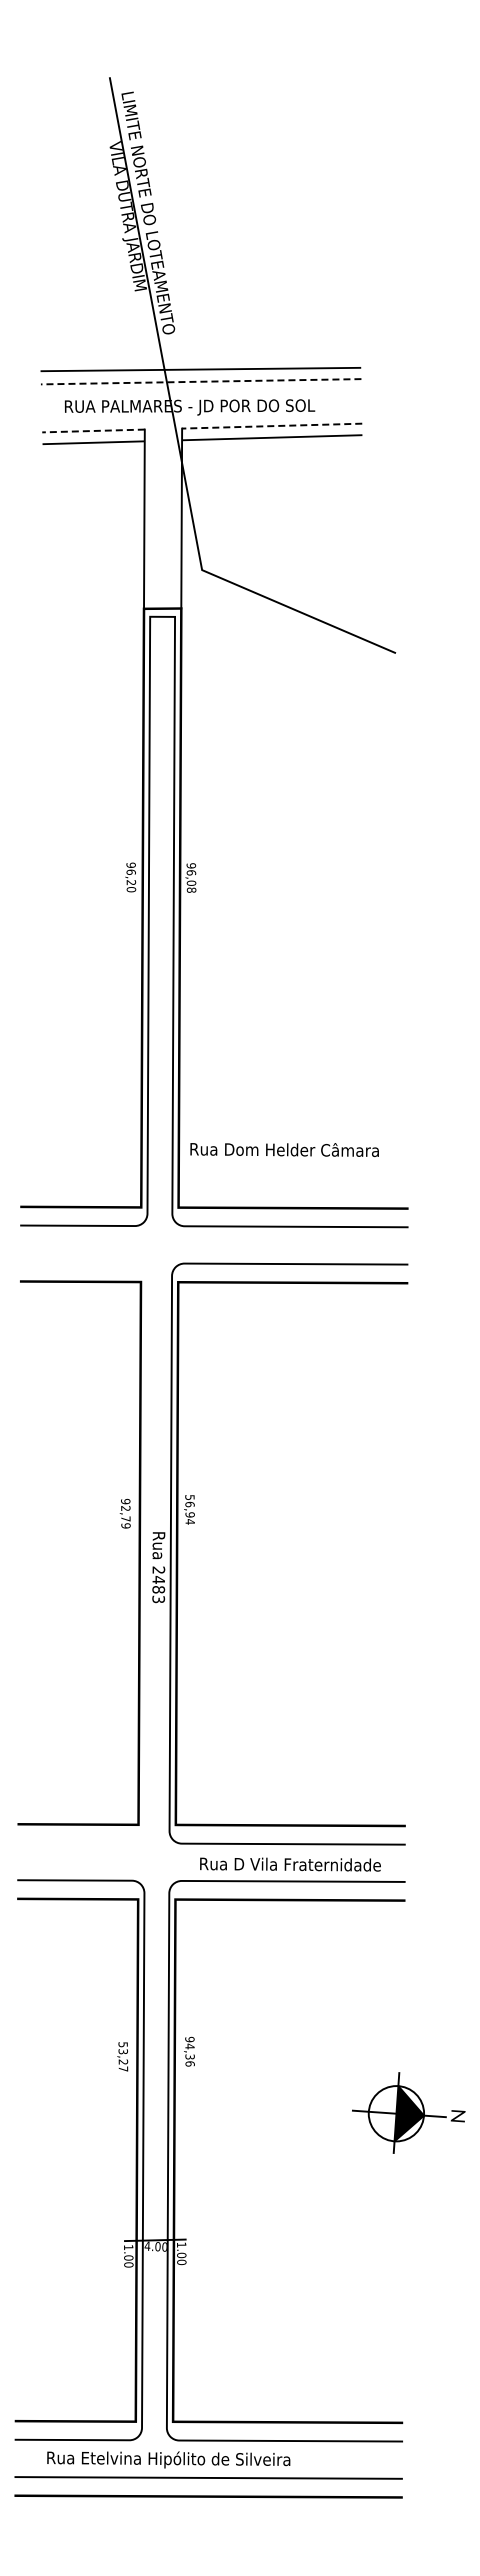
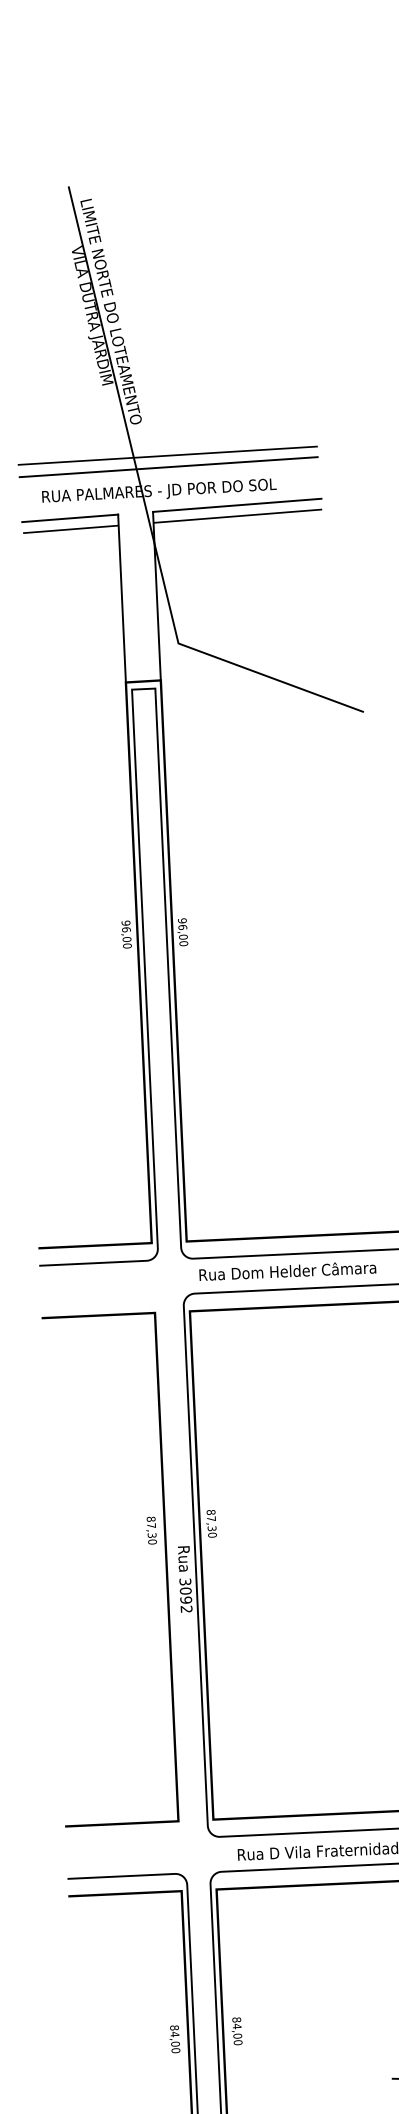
line: (200, 381) -> (168, 466), dashed -> solid
line: (271, 426) -> (236, 505), dashed -> solid
line: (93, 431) -> (70, 518), dashed -> solid
text: (130, 882) -> (126, 939), 96,20 -> 96,00
text: (191, 889) -> (183, 943), 96,08 -> 96,00
text: (284, 1149) -> (287, 1271), moved
text: (189, 1509) -> (211, 1523), 56,94 -> 87,30
text: (125, 1513) -> (151, 1530), 92,79 -> 87,30
text: (158, 1584) -> (185, 1595), 2483 -> 3092
text: (189, 2051) -> (236, 2031), 94,36 -> 84,00
text: (123, 2056) -> (175, 2038), 53,27 -> 84,00

